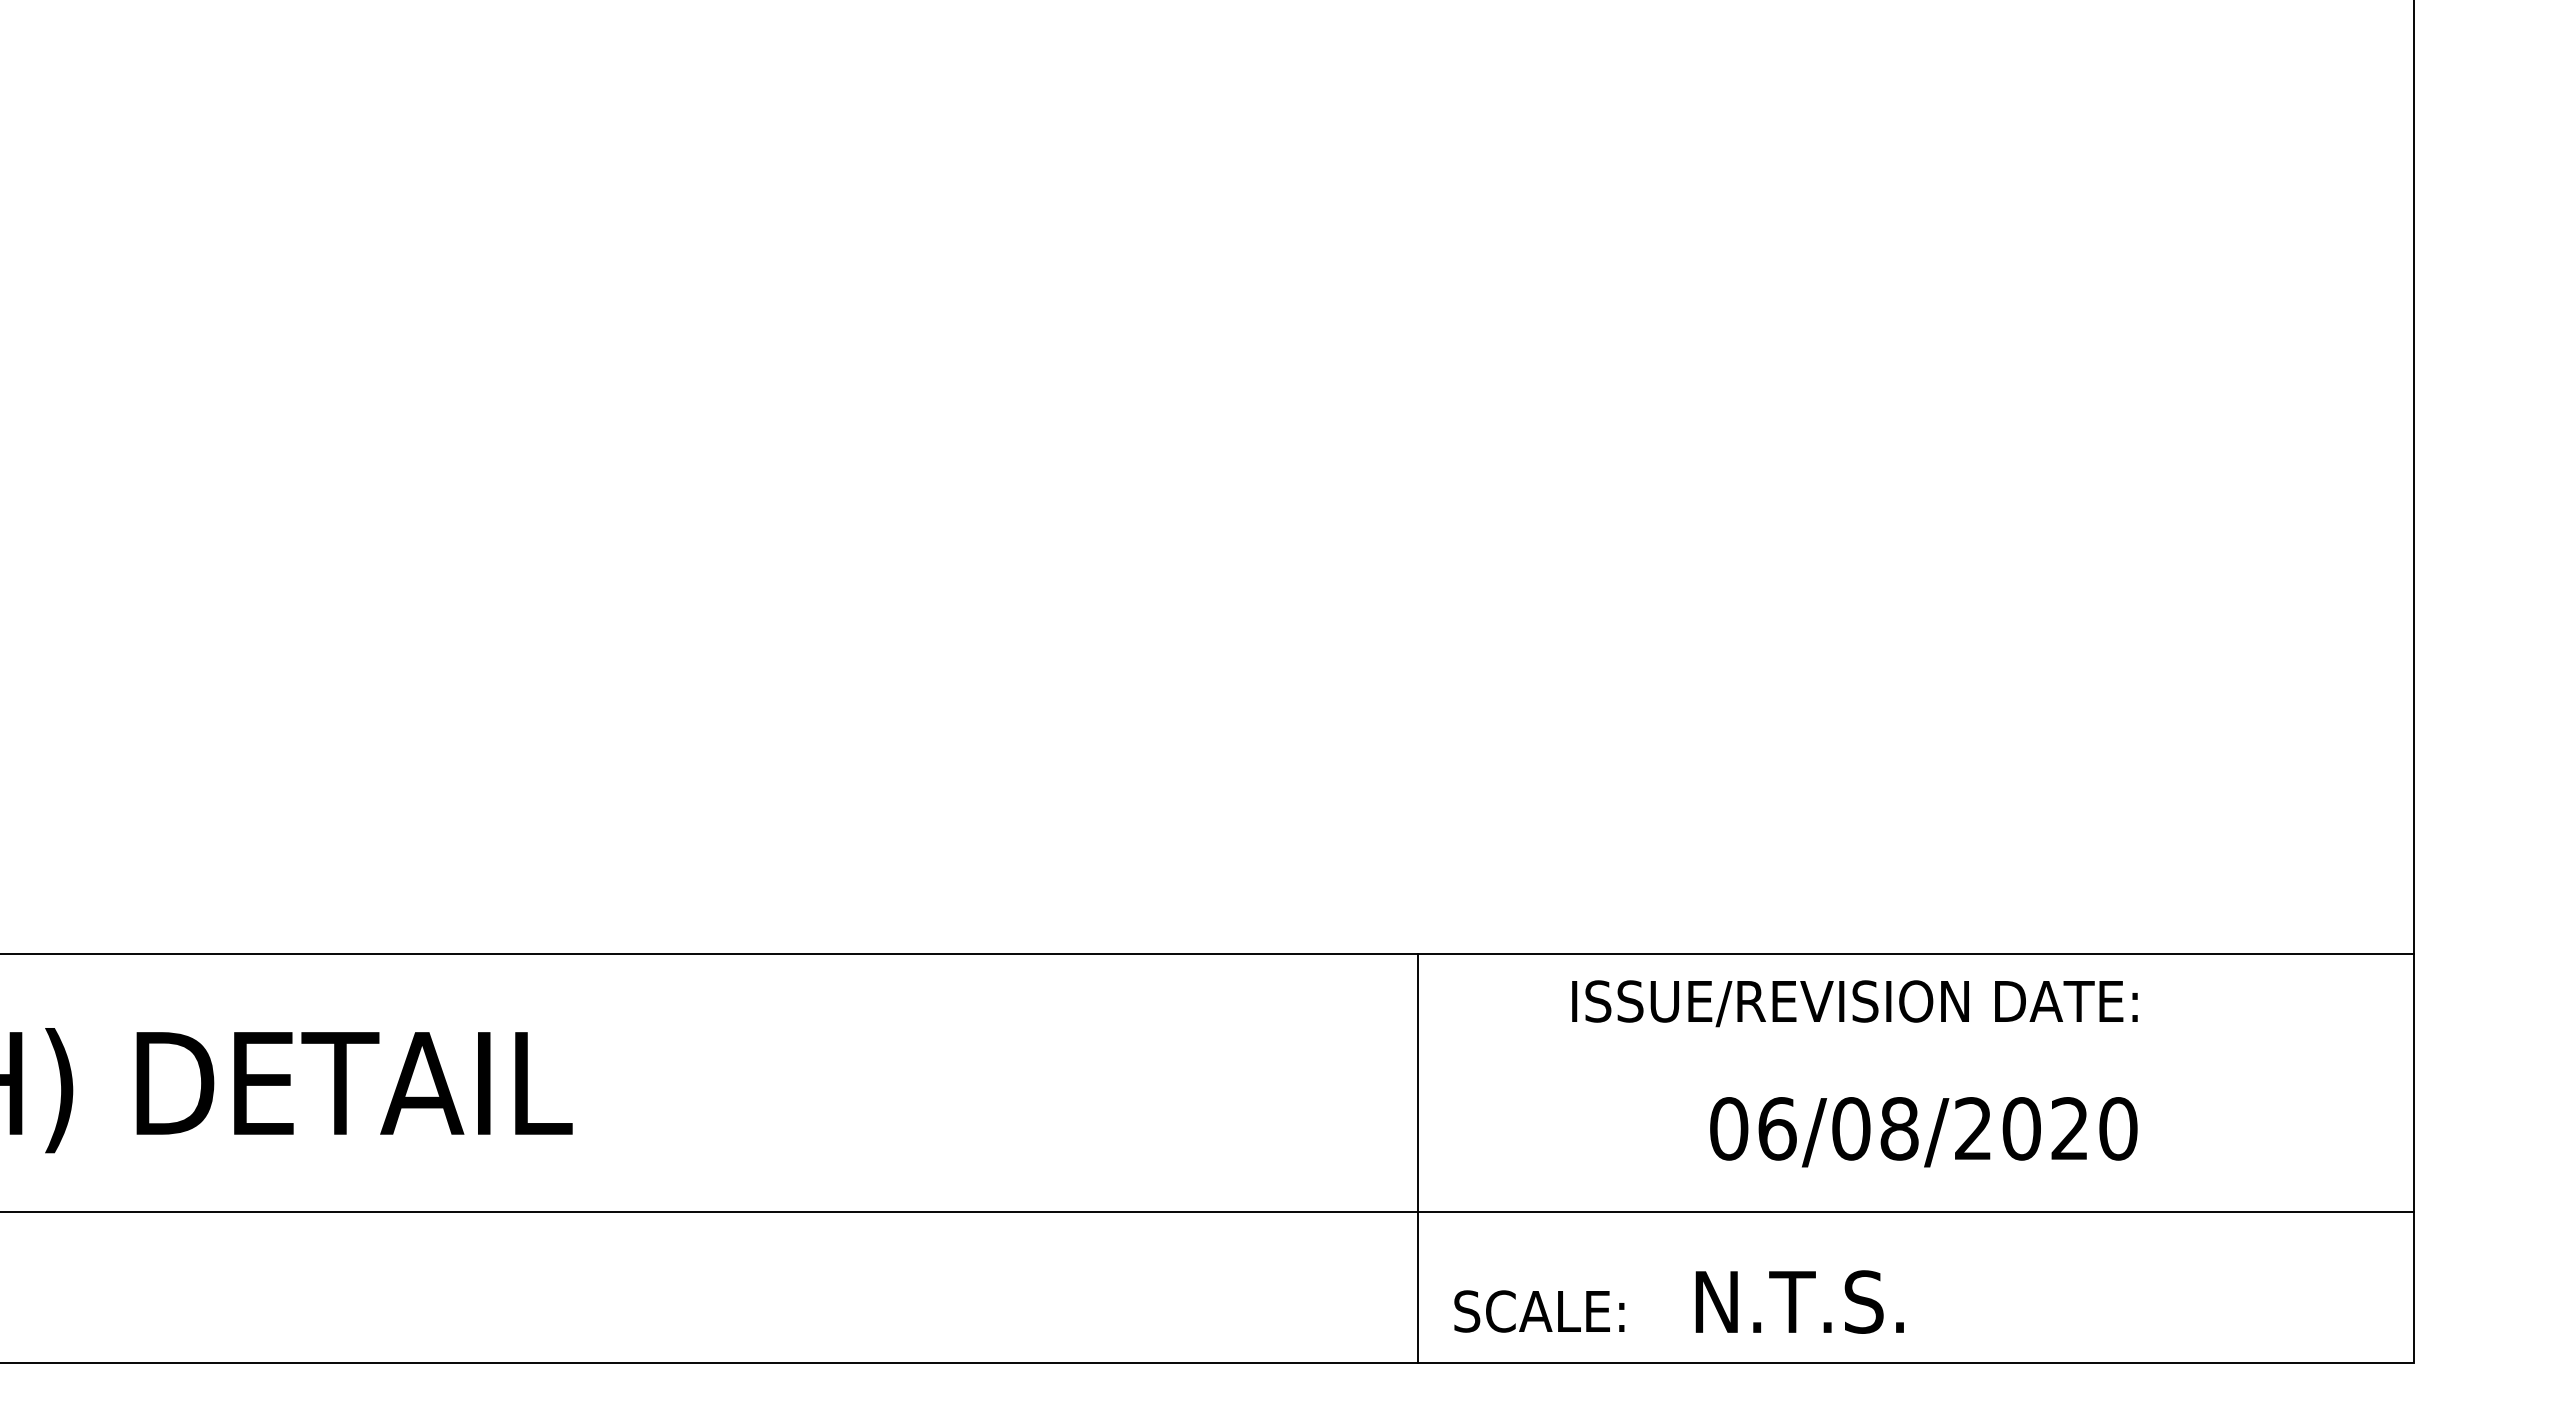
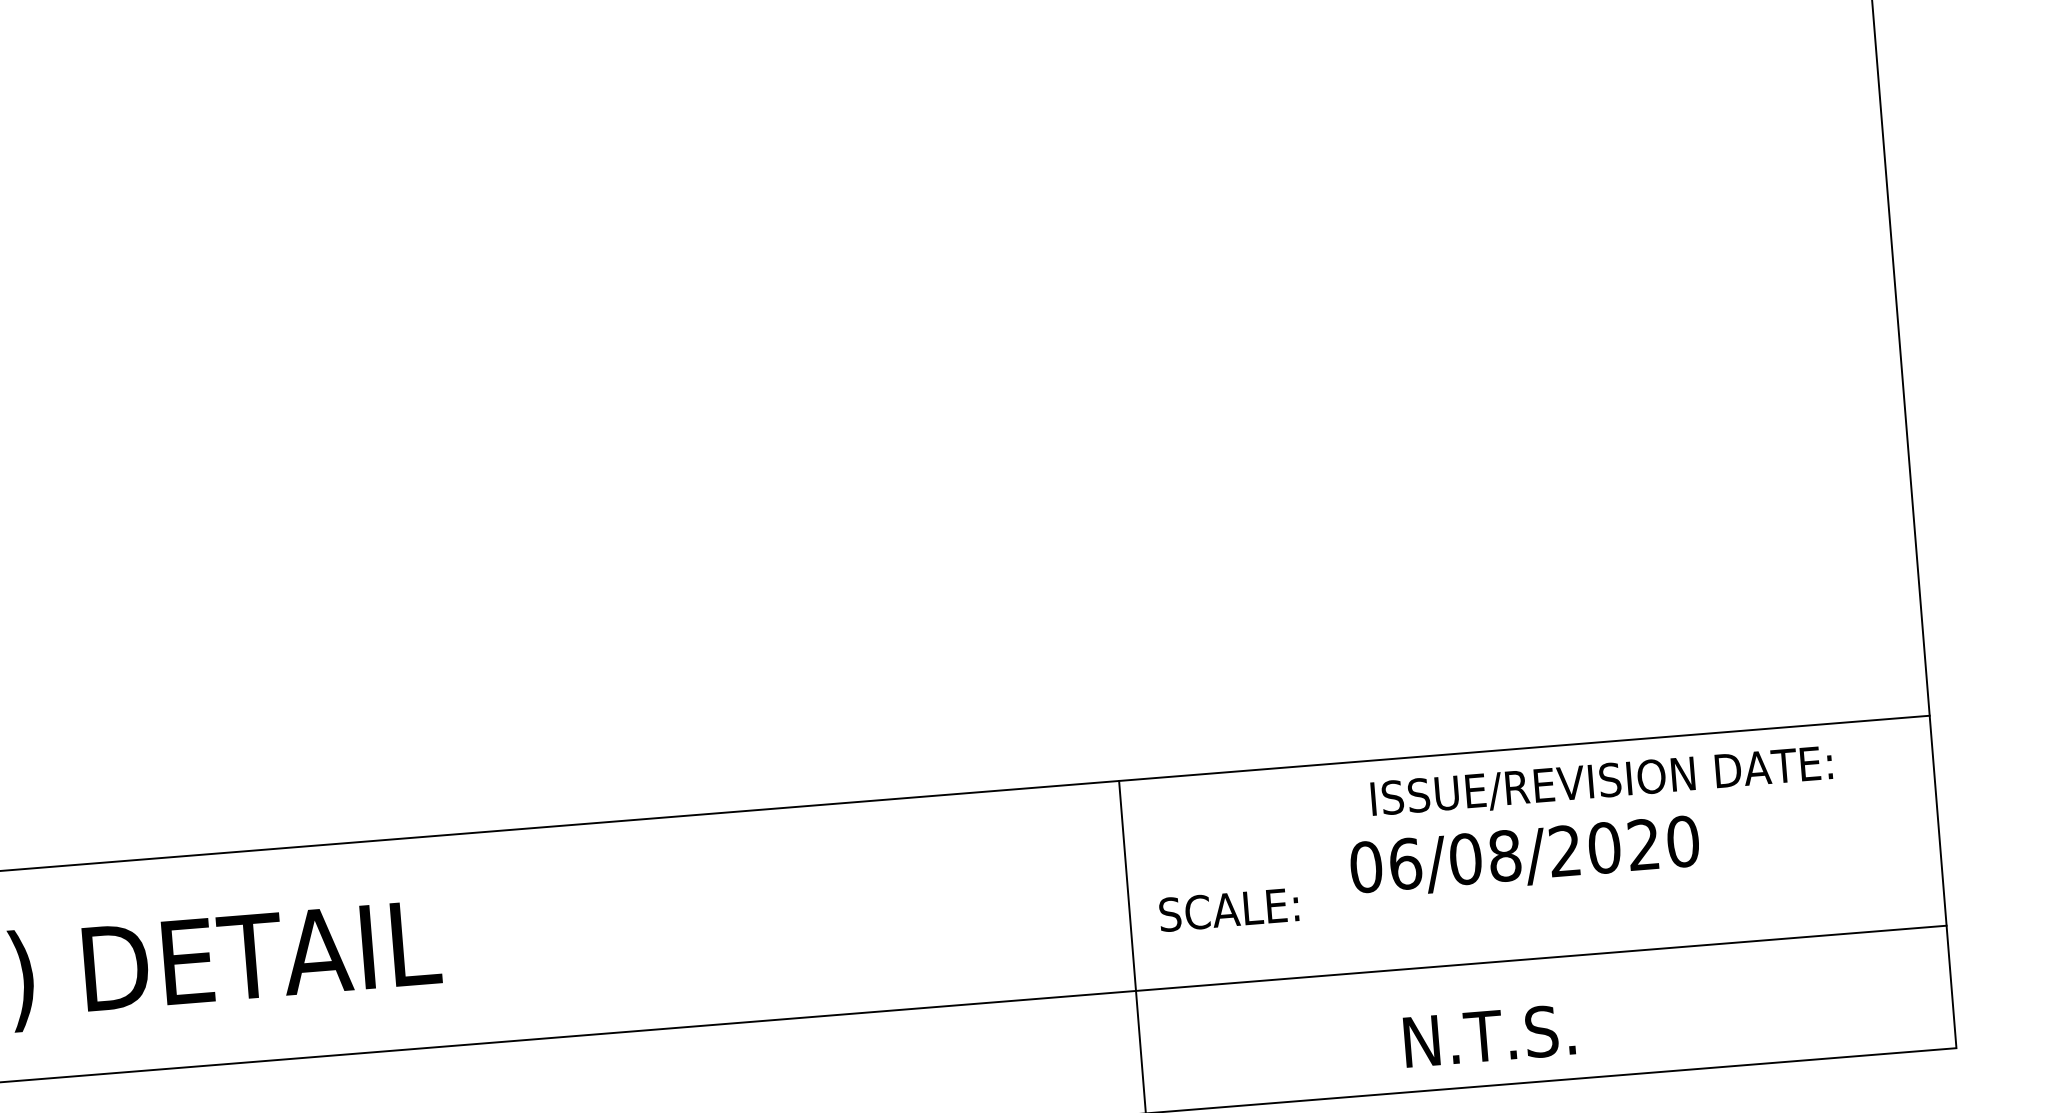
text: (1854, 1003) -> (1601, 782), moved
text: (1923, 1132) -> (1524, 857), moved
text: (1799, 1301) -> (1489, 1035), moved
text: (1539, 1311) -> (1229, 909), moved

